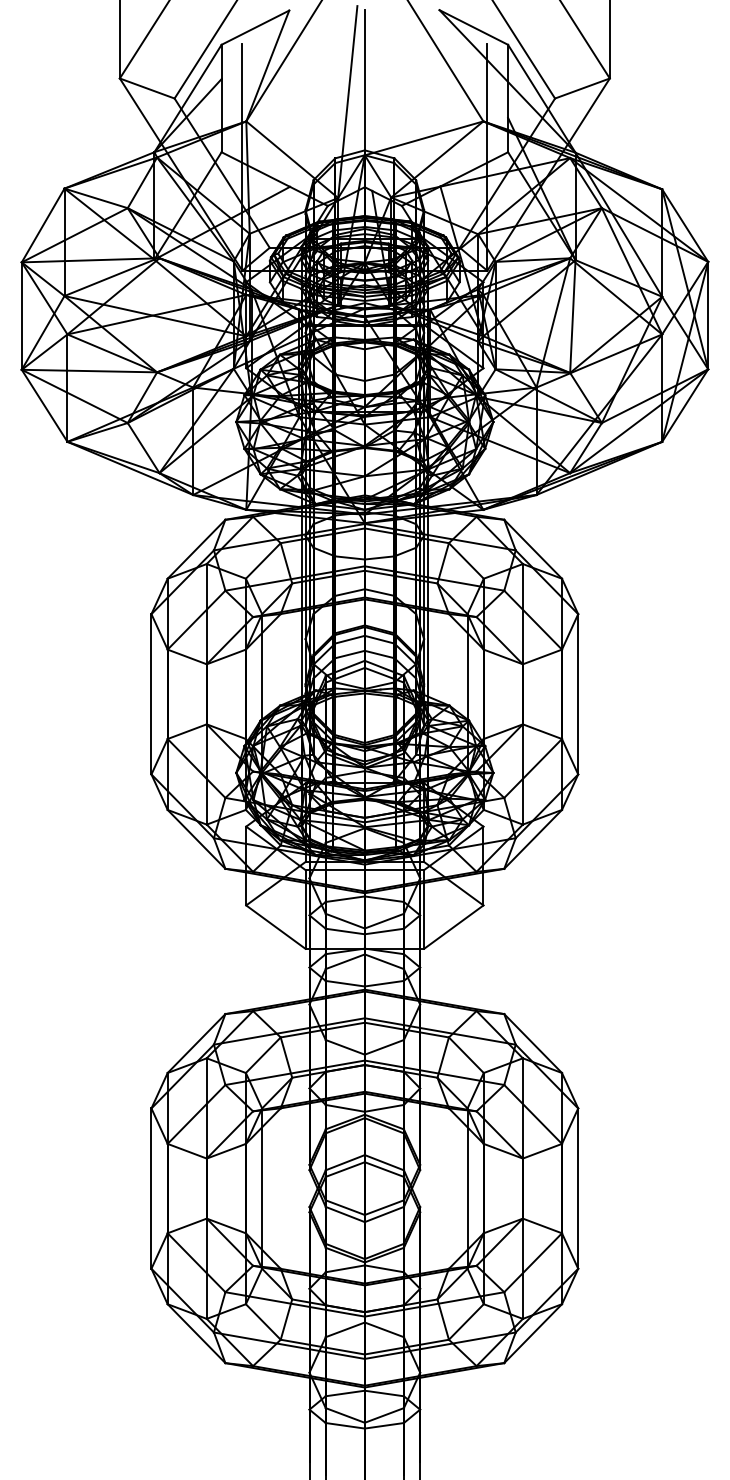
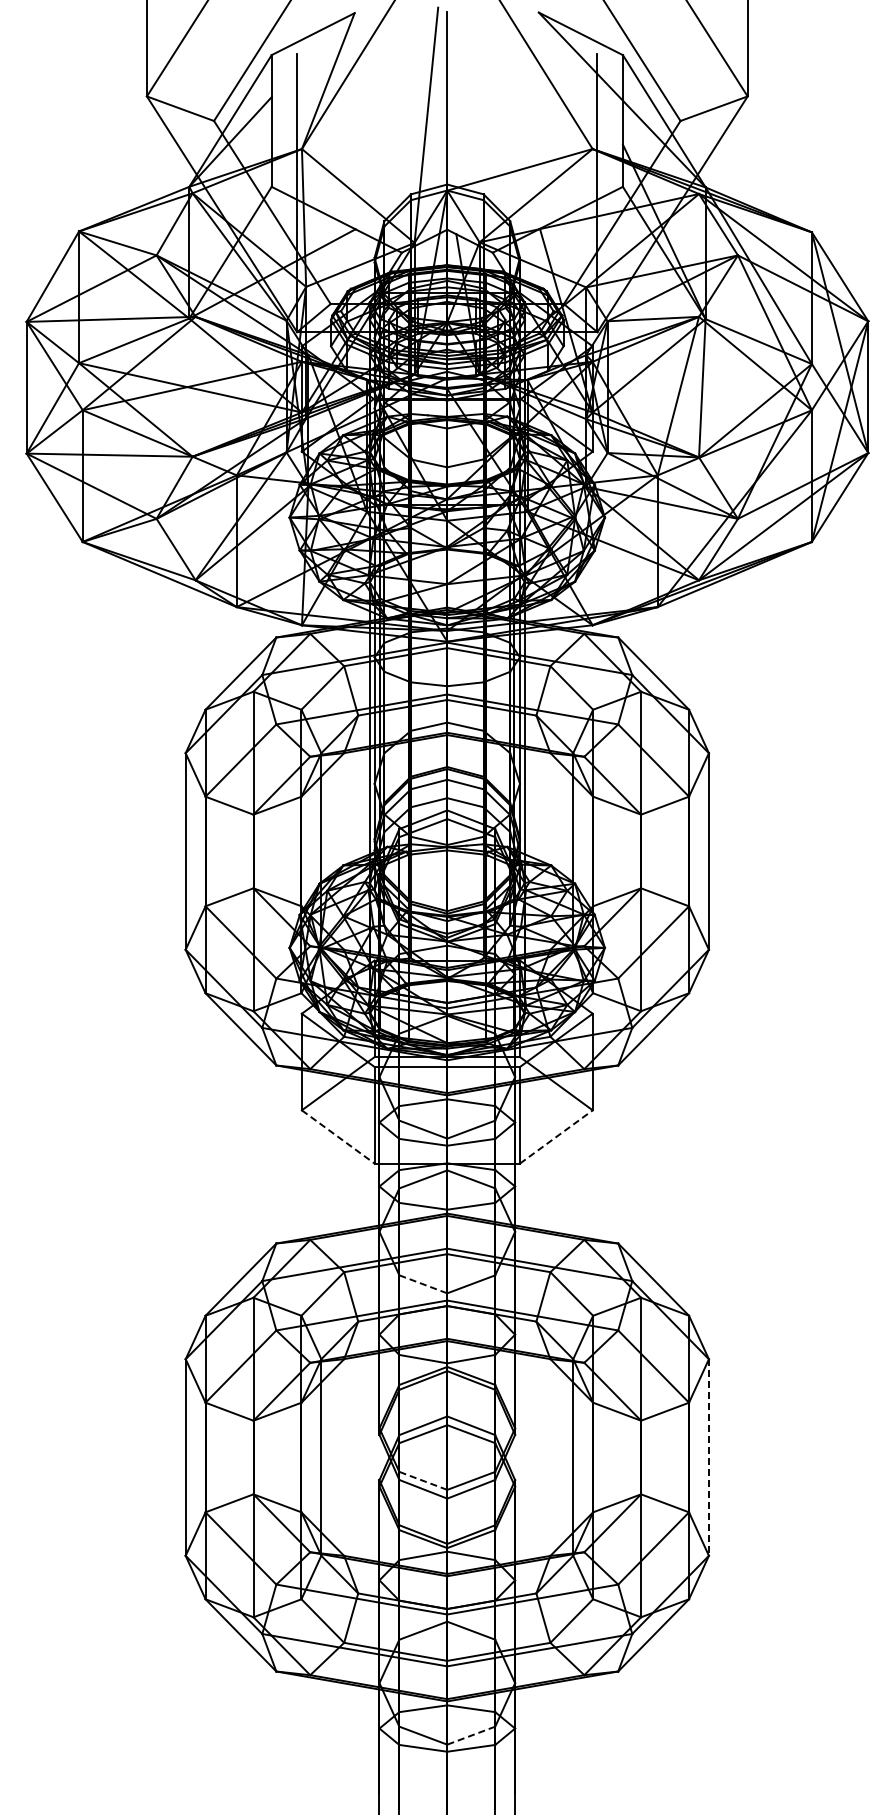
line: (453, 926) -> (556, 1136), solid -> dashed
line: (276, 927) -> (338, 1137), solid -> dashed
line: (345, 1047) -> (423, 1284), solid -> dashed
line: (577, 1189) -> (708, 1458), solid -> dashed
line: (345, 1207) -> (423, 1480), solid -> dashed
line: (384, 1415) -> (471, 1735), solid -> dashed

